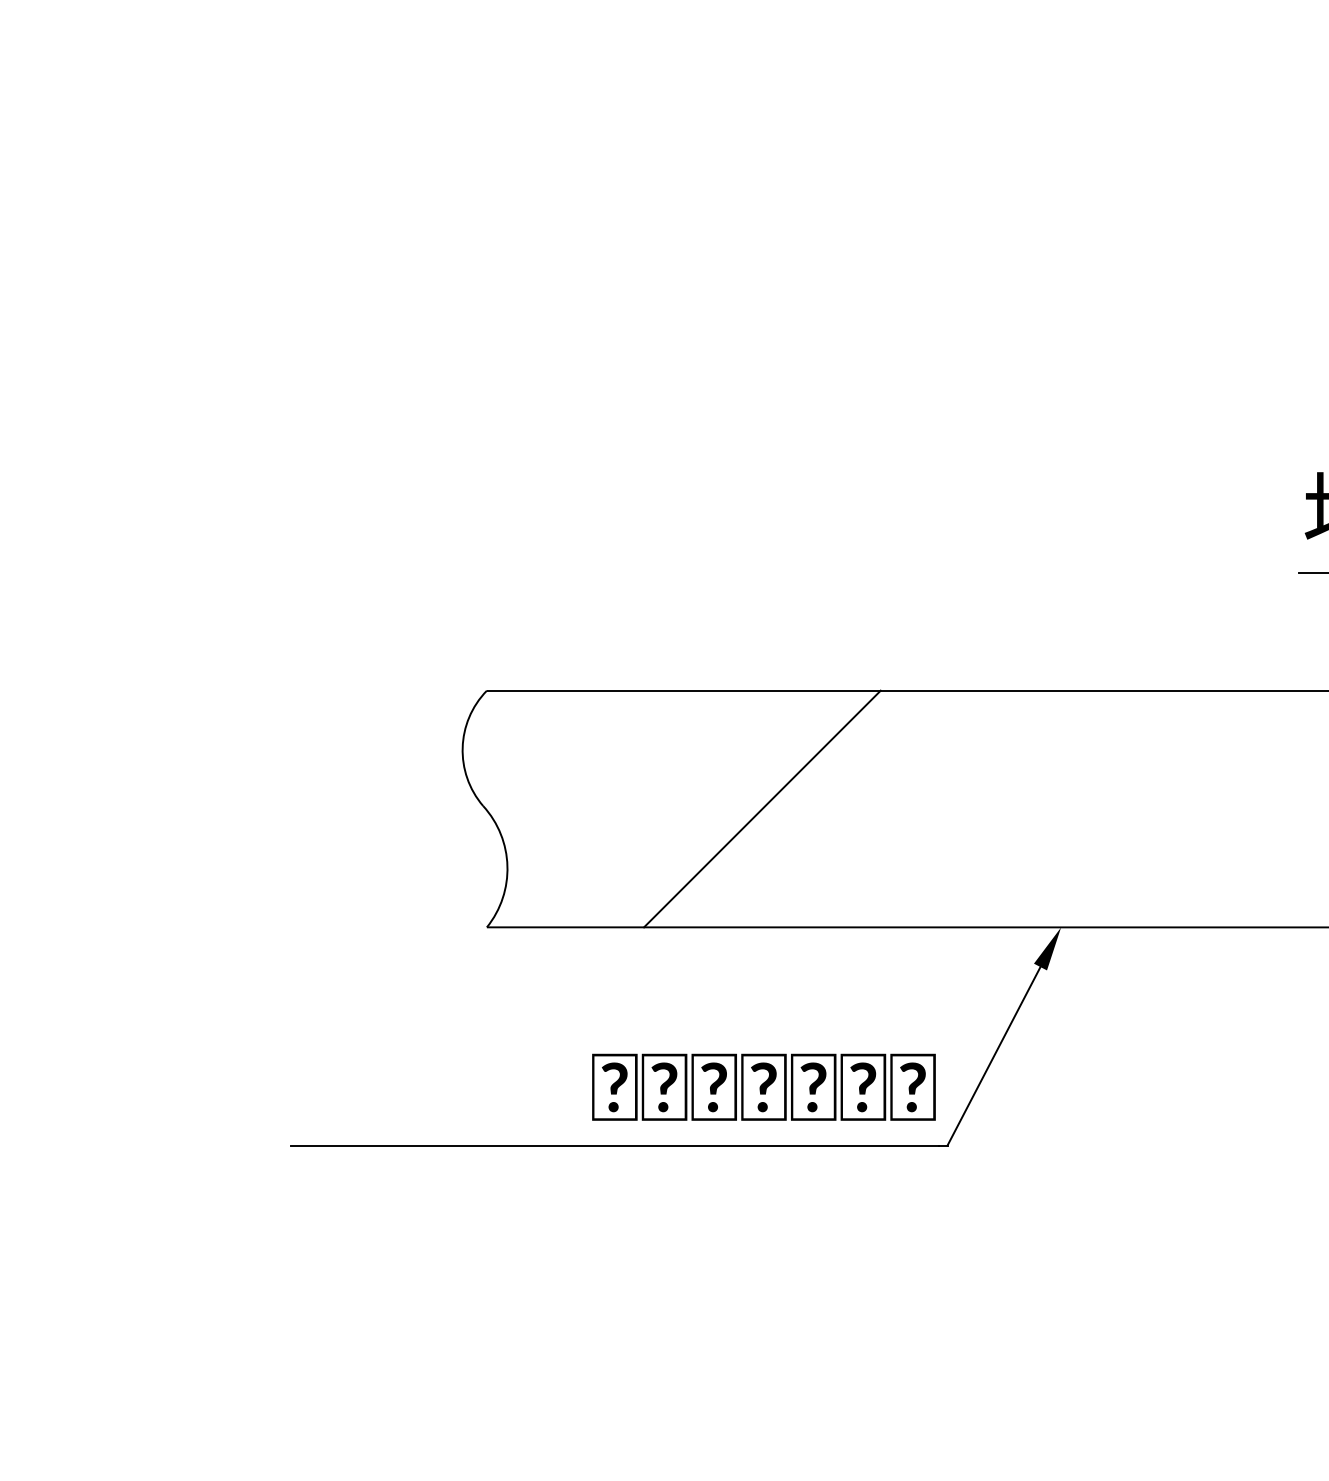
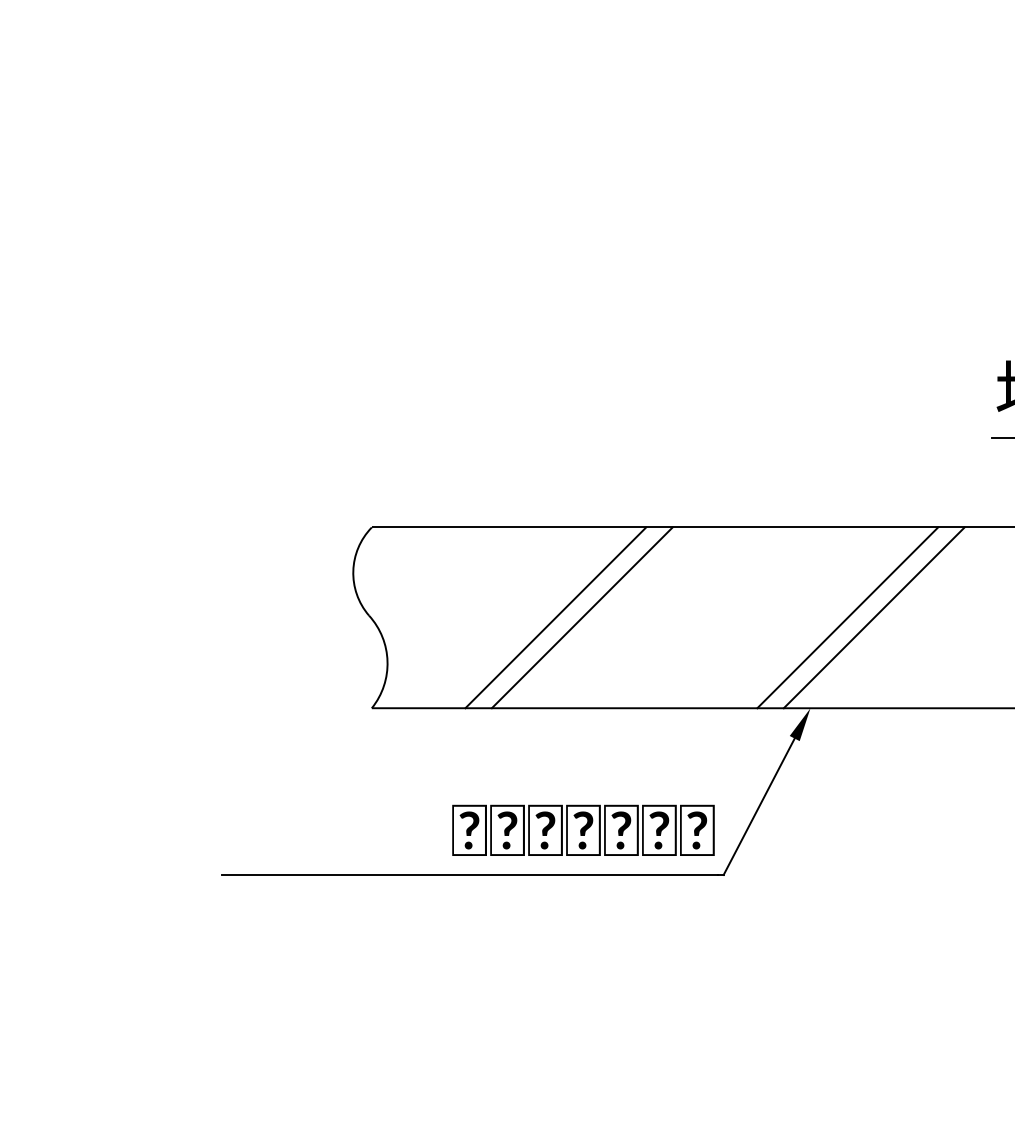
line: (727, 808) -> (555, 617), added
line: (1109, 808) -> (847, 617), added
line: (1143, 808) -> (873, 617), added

